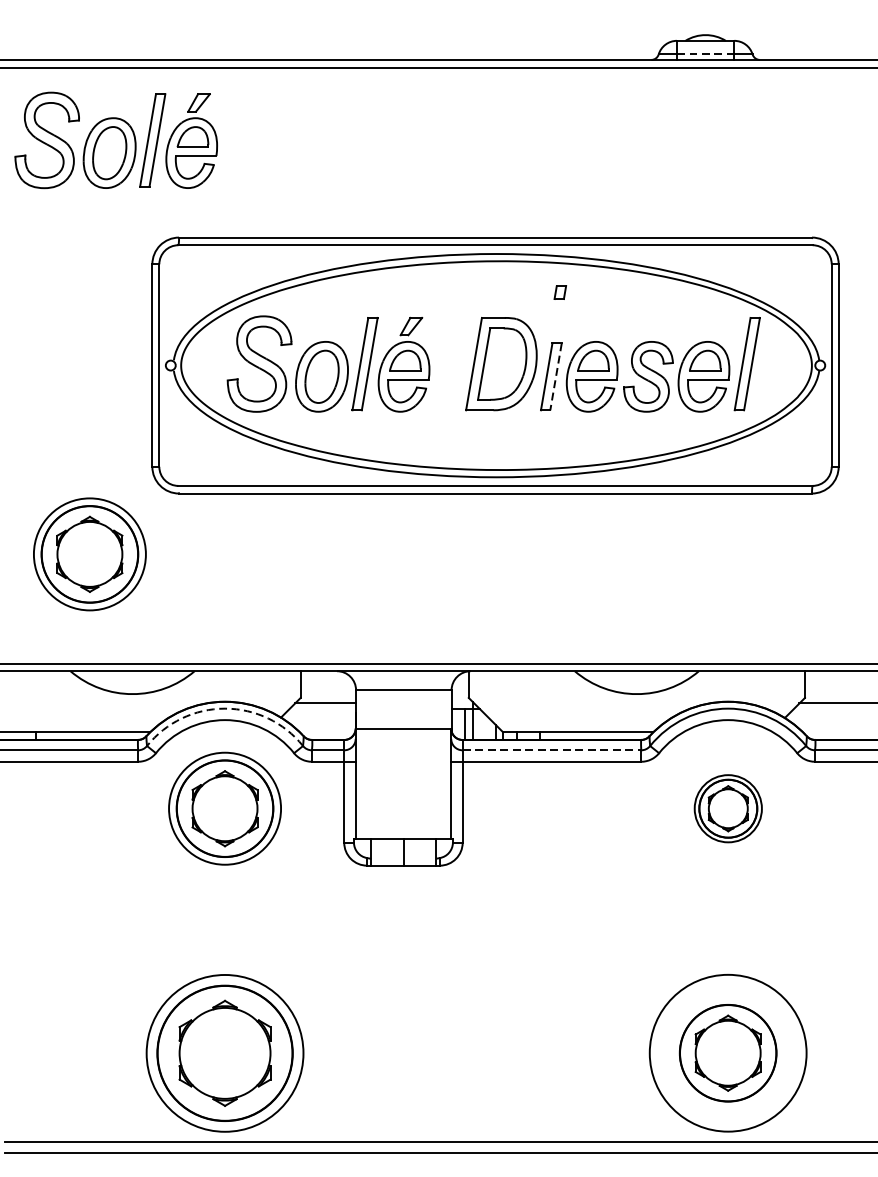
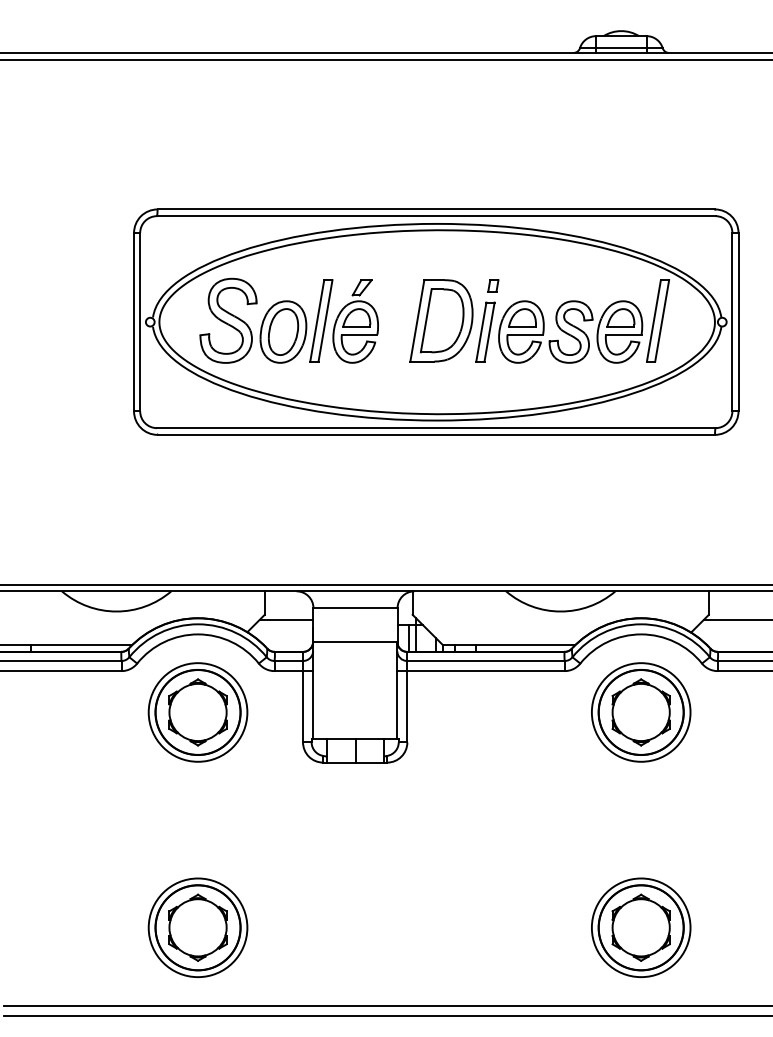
line: (705, 54) -> (621, 48), dashed -> solid
part: (115, 140) -> (101, 123), removed
part: (560, 292) -> (493, 285), moved
line: (555, 377) -> (489, 332), dashed -> solid
part: (89, 554) -> (78, 488), removed
arc: (225, 708) -> (198, 624), dashed -> solid
line: (551, 750) -> (485, 661), dashed -> solid
part: (728, 808) -> (641, 712), size x1.67
part: (224, 1052) -> (197, 927), size x0.71
circle: (727, 1052) -> (640, 927), size x0.71

